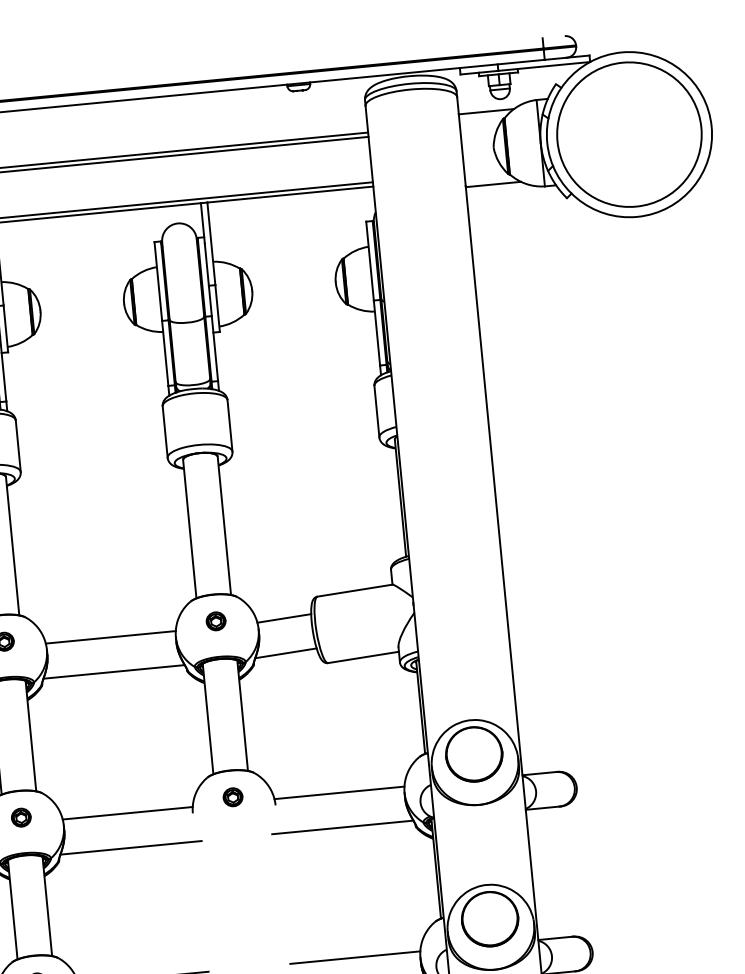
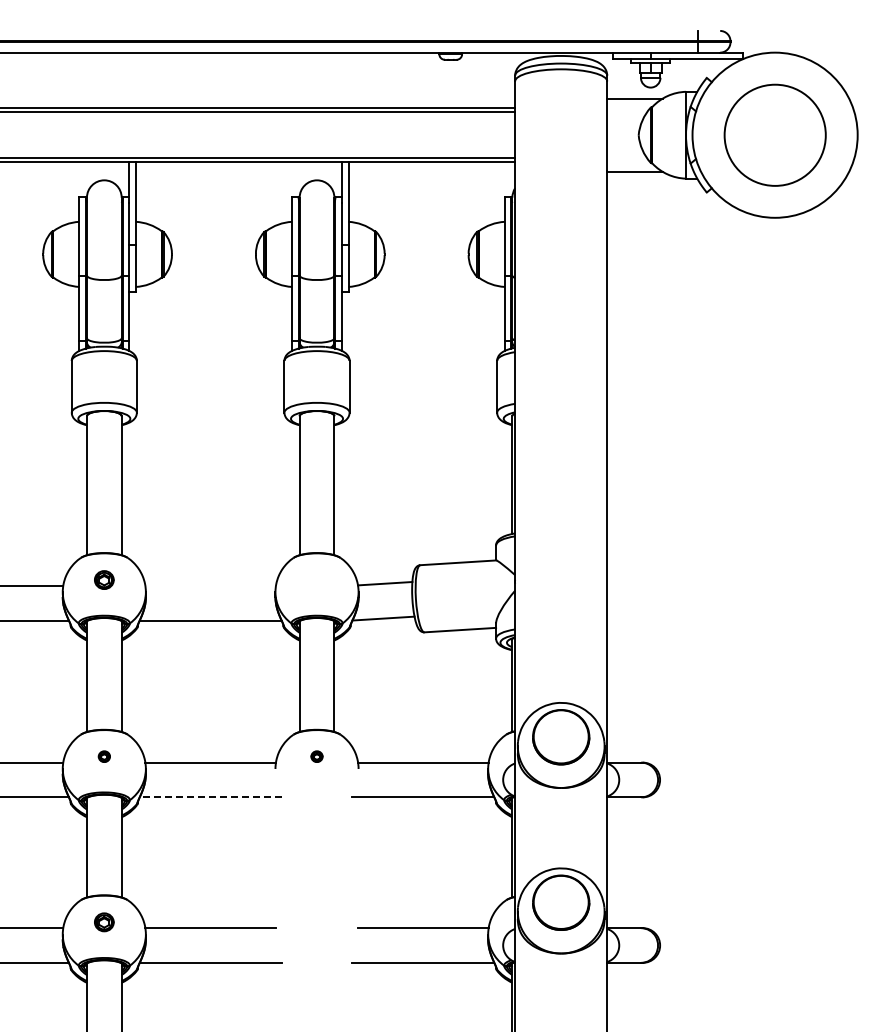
circle: (629, 134) -> (775, 135), size x0.7
part: (215, 620) -> (316, 579), removed
line: (110, 636) -> (210, 585), removed
part: (232, 797) -> (316, 756), size x0.6
part: (21, 817) -> (104, 756), size x0.6
line: (130, 847) -> (210, 797), solid -> dashed

